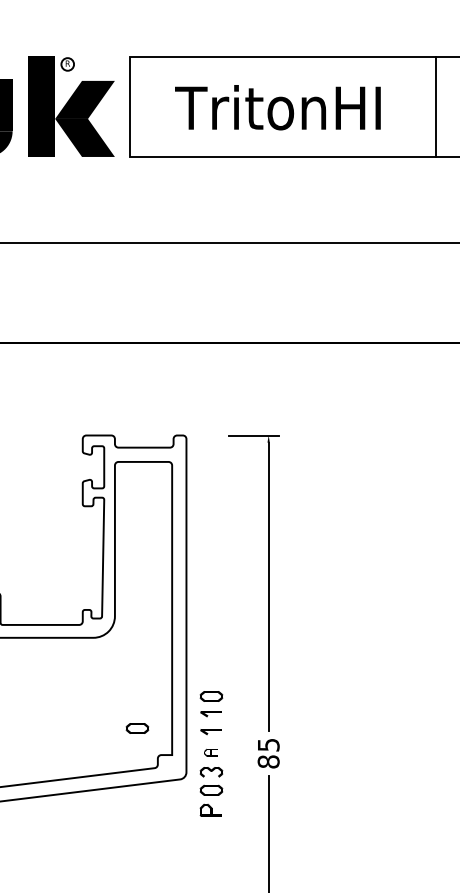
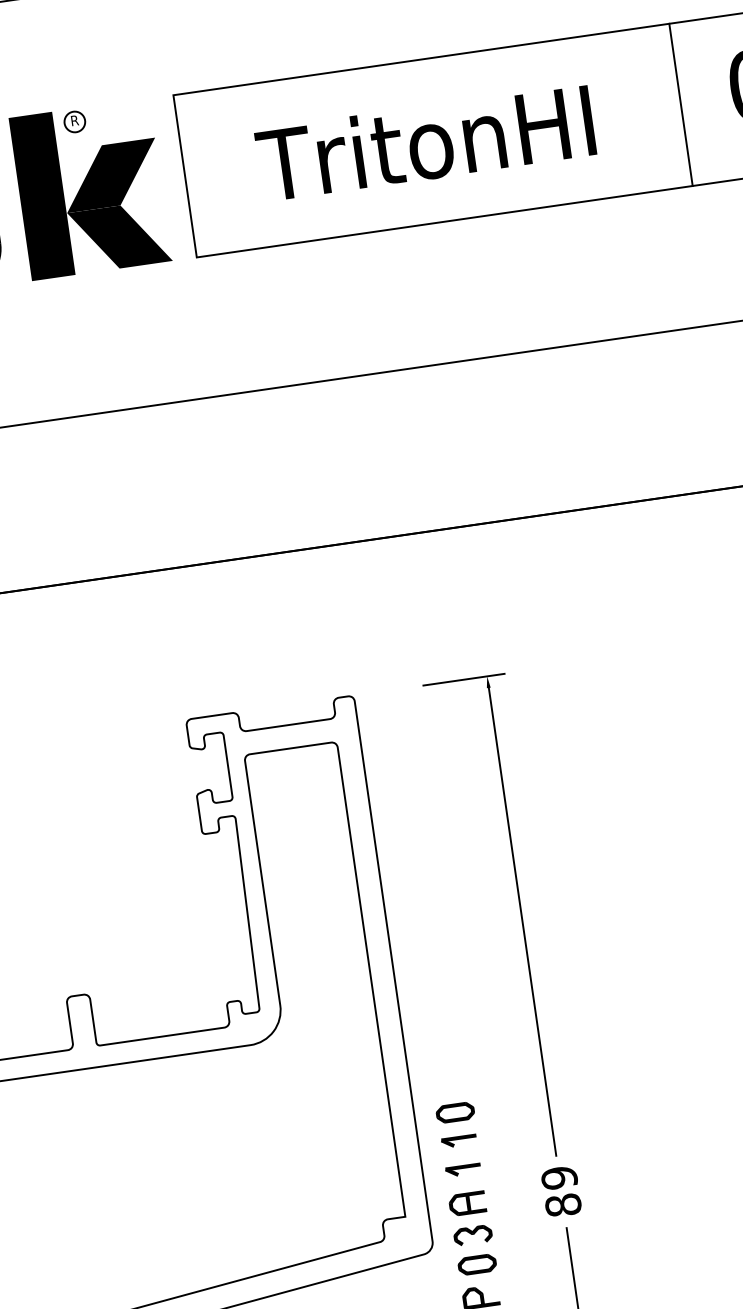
part: (137, 728) -> (342, 1181), removed
text: (268, 744) -> (559, 1177), 85 -> 89
part: (210, 752) -> (466, 1203), size x1.67

